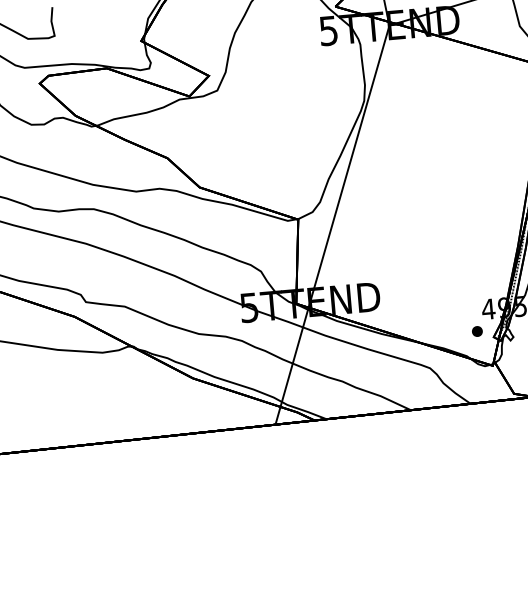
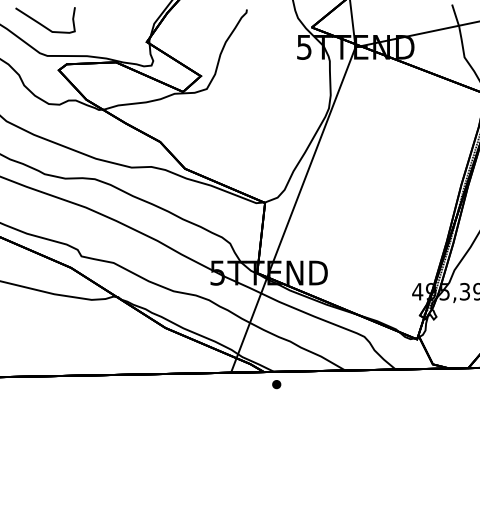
part: (477, 331) -> (276, 384), moved

